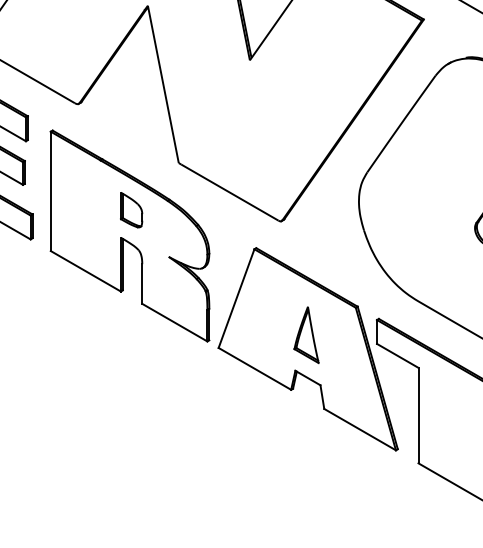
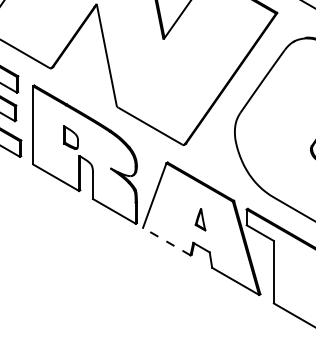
part: (130, 209) -> (70, 137), moved
part: (306, 335) -> (200, 219), size x0.6
line: (254, 368) -> (166, 241), solid -> dashed

